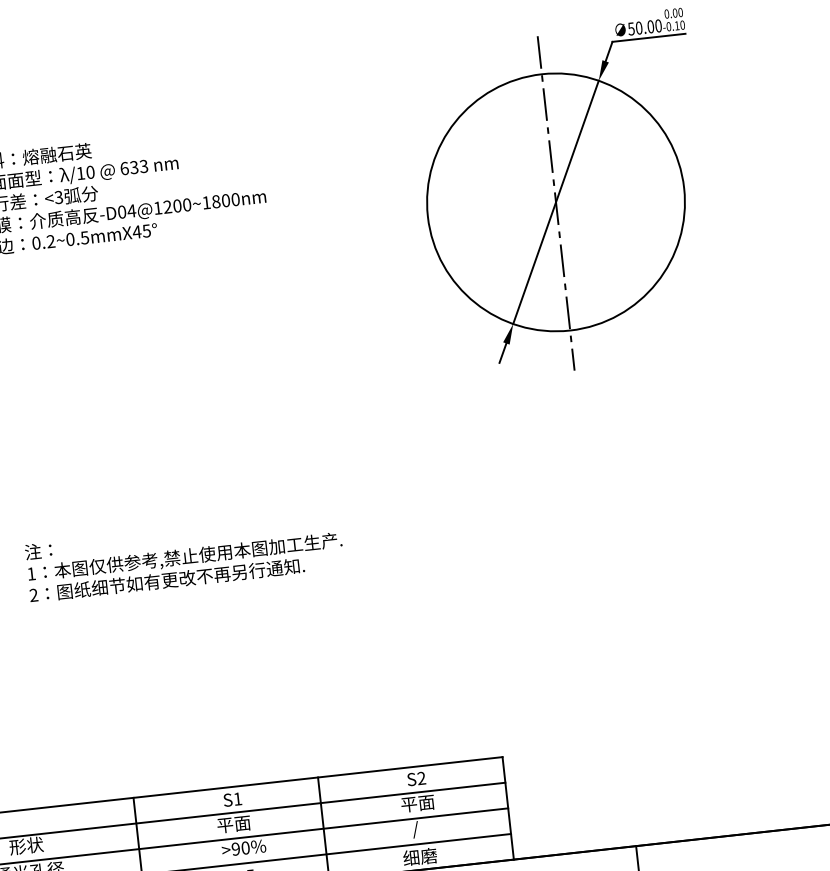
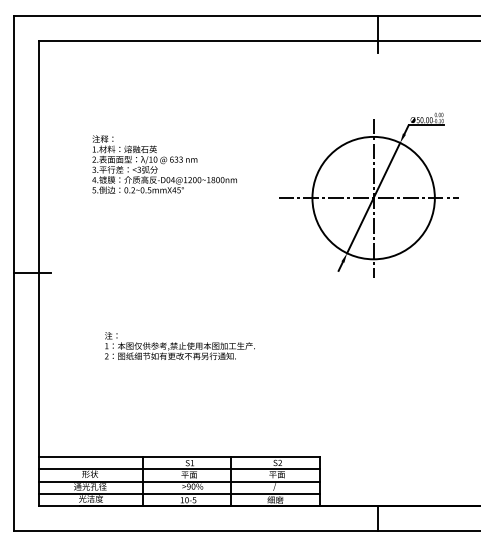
line: (545, 204) -> (368, 198), added

